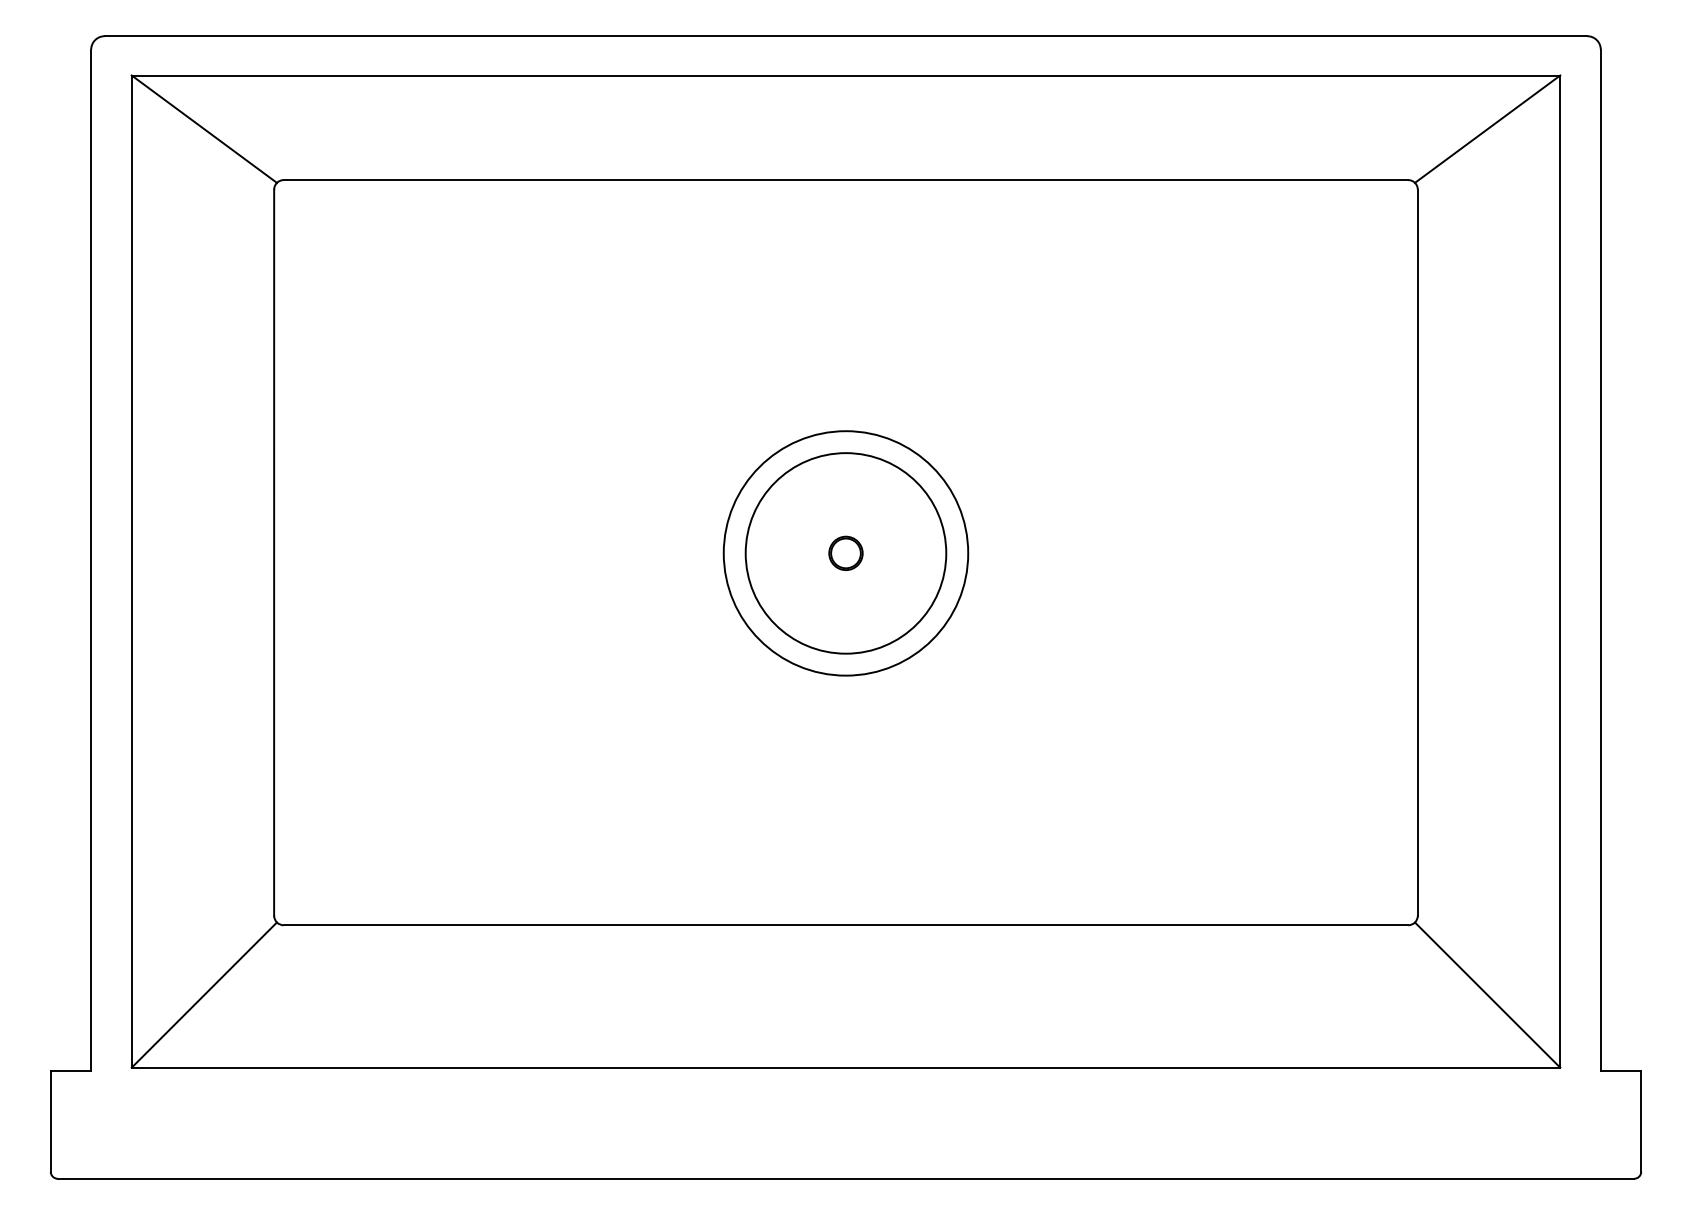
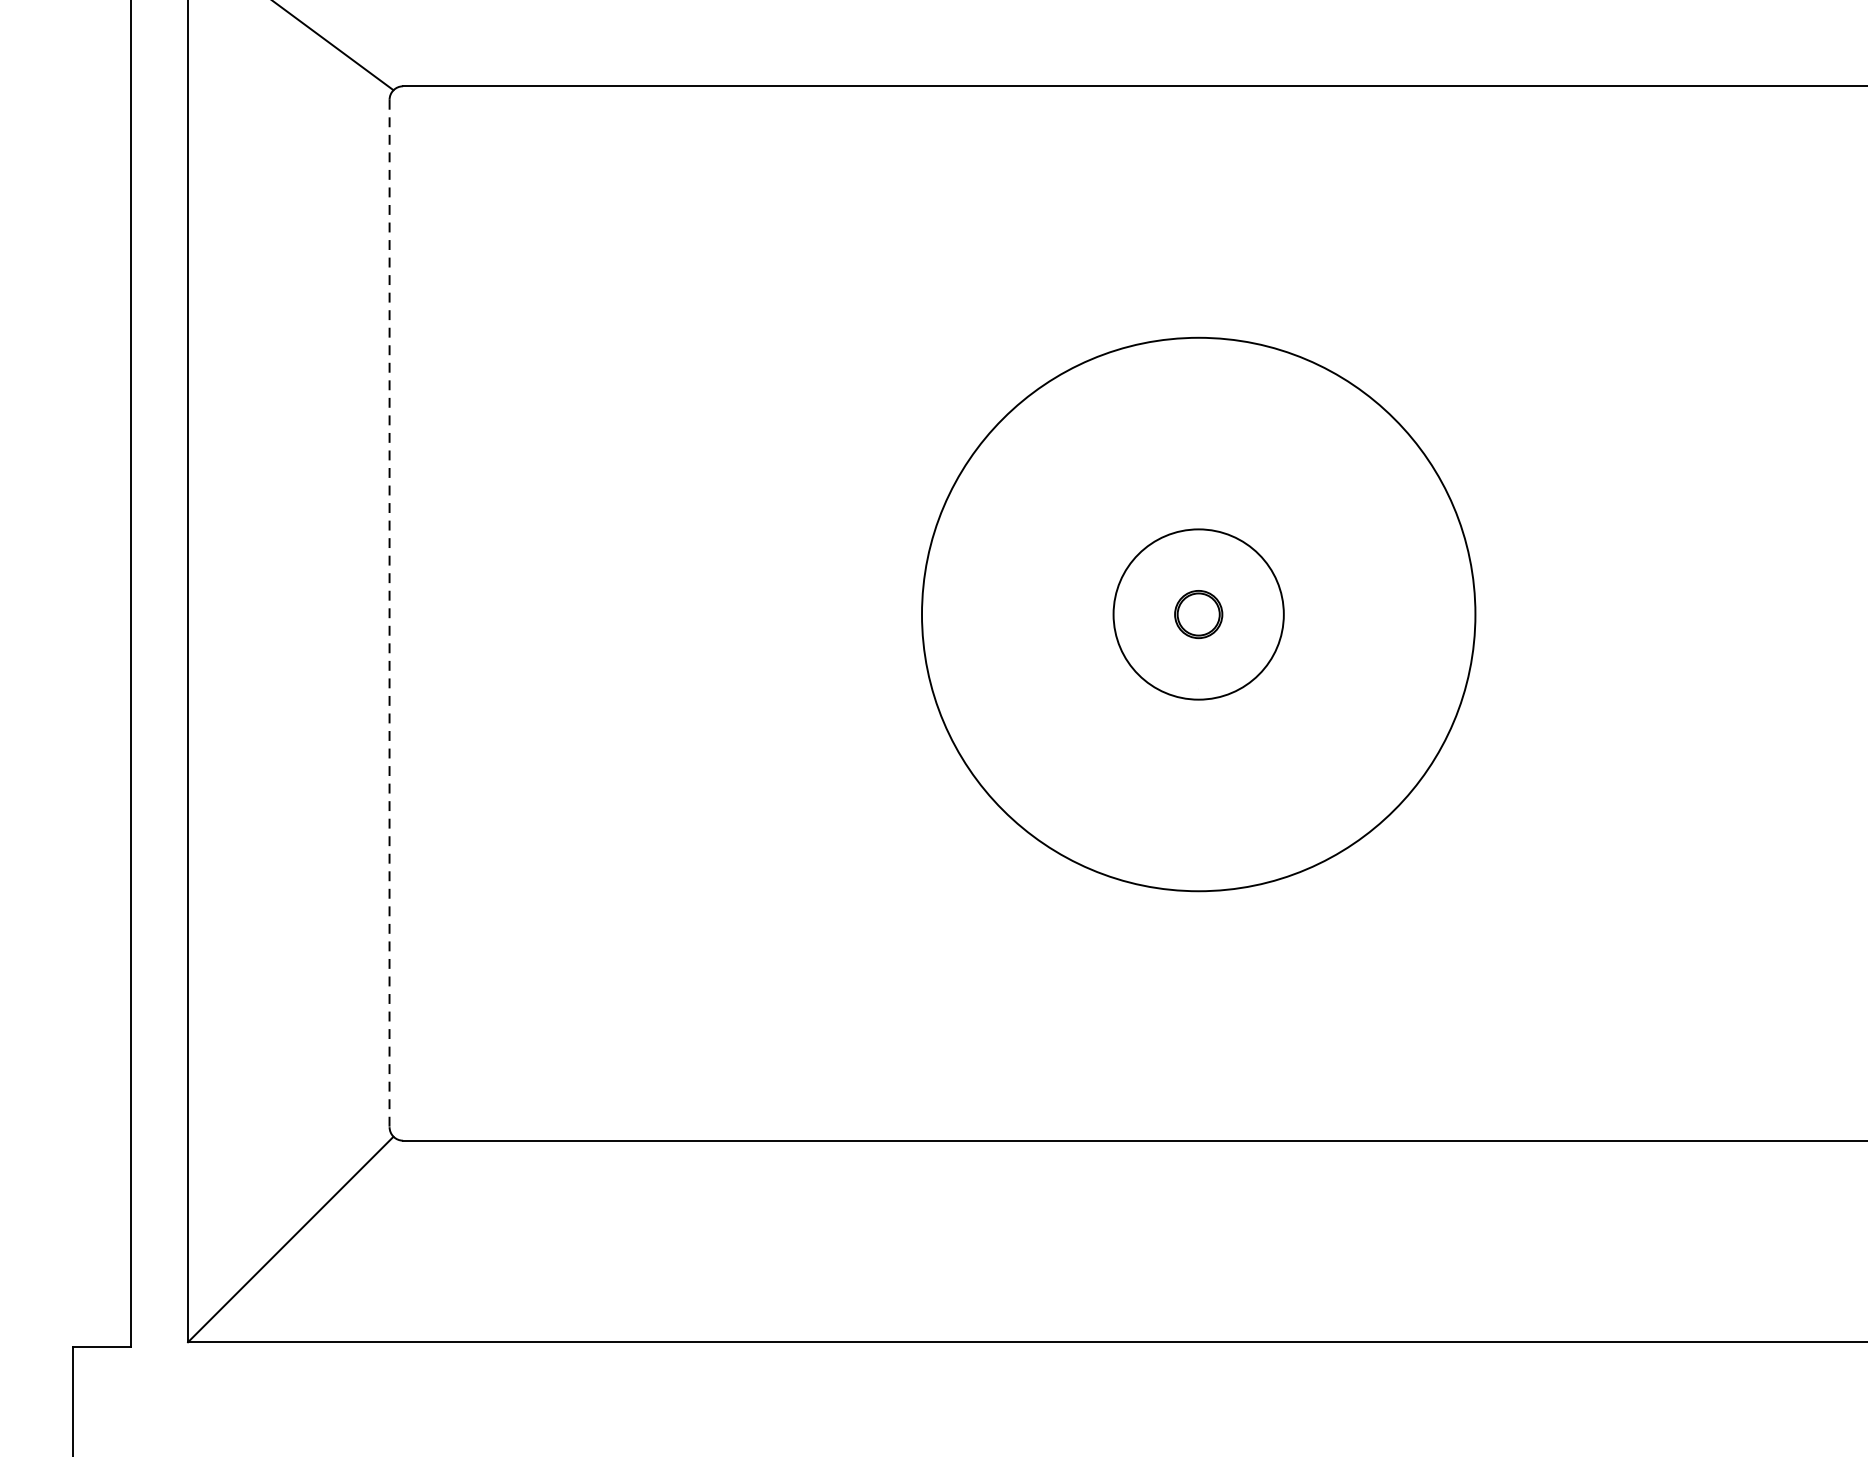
line: (274, 553) -> (390, 614), solid -> dashed
circle: (845, 553) -> (1198, 614), size x0.6
circle: (845, 553) -> (1198, 614), size x1.6

